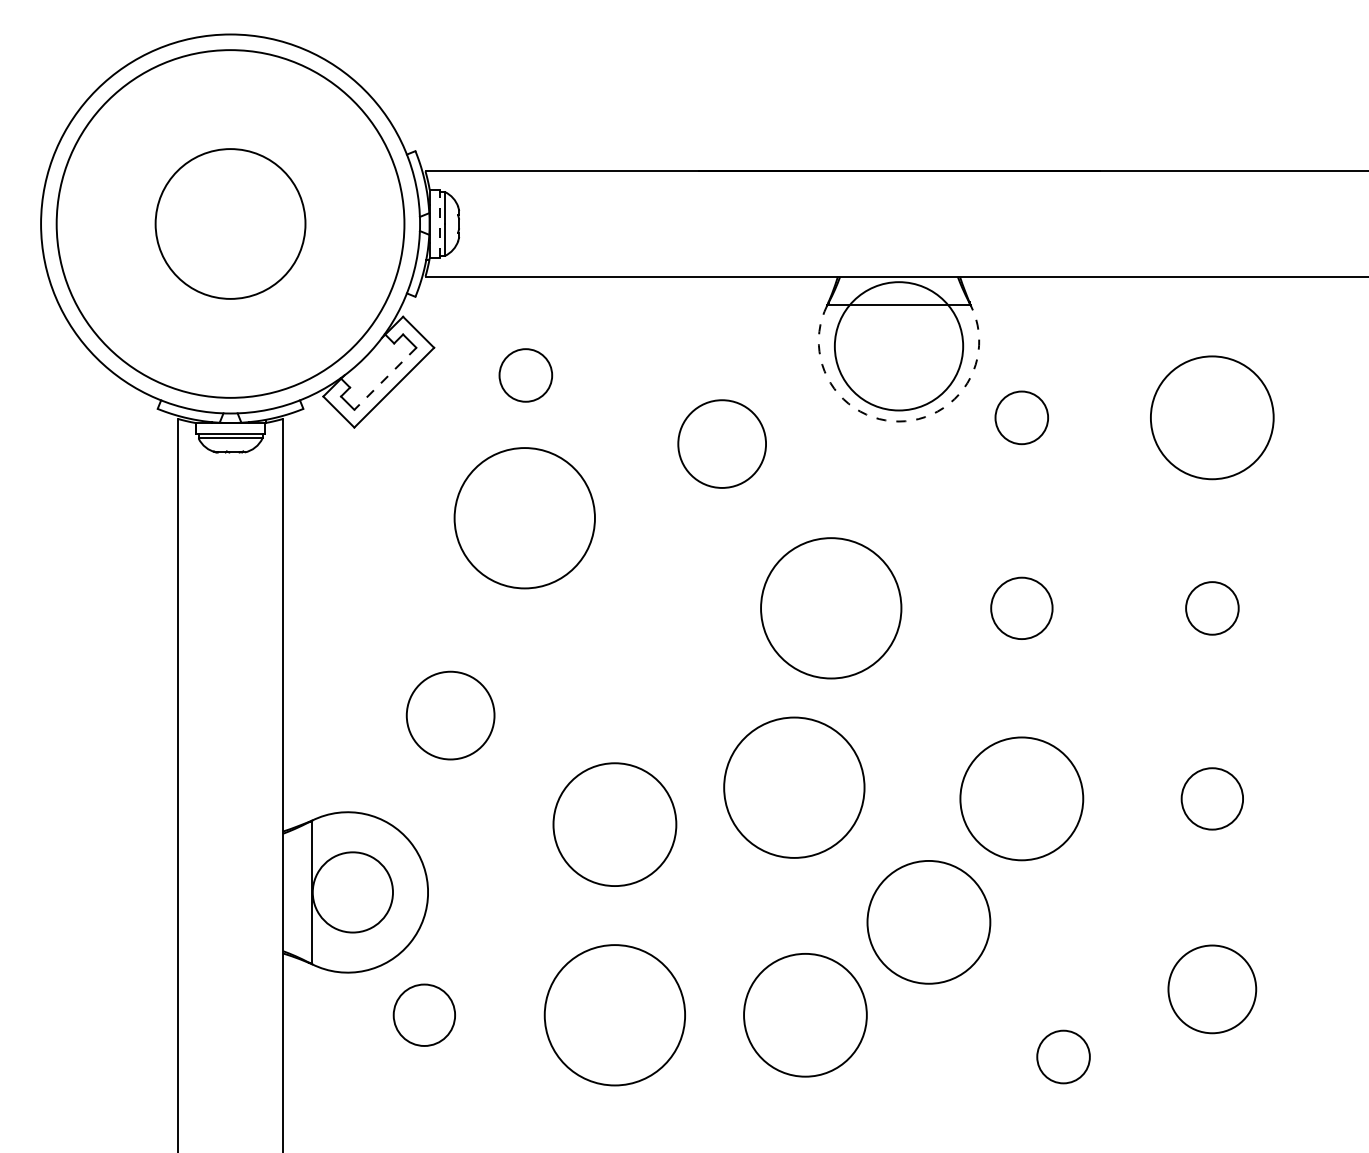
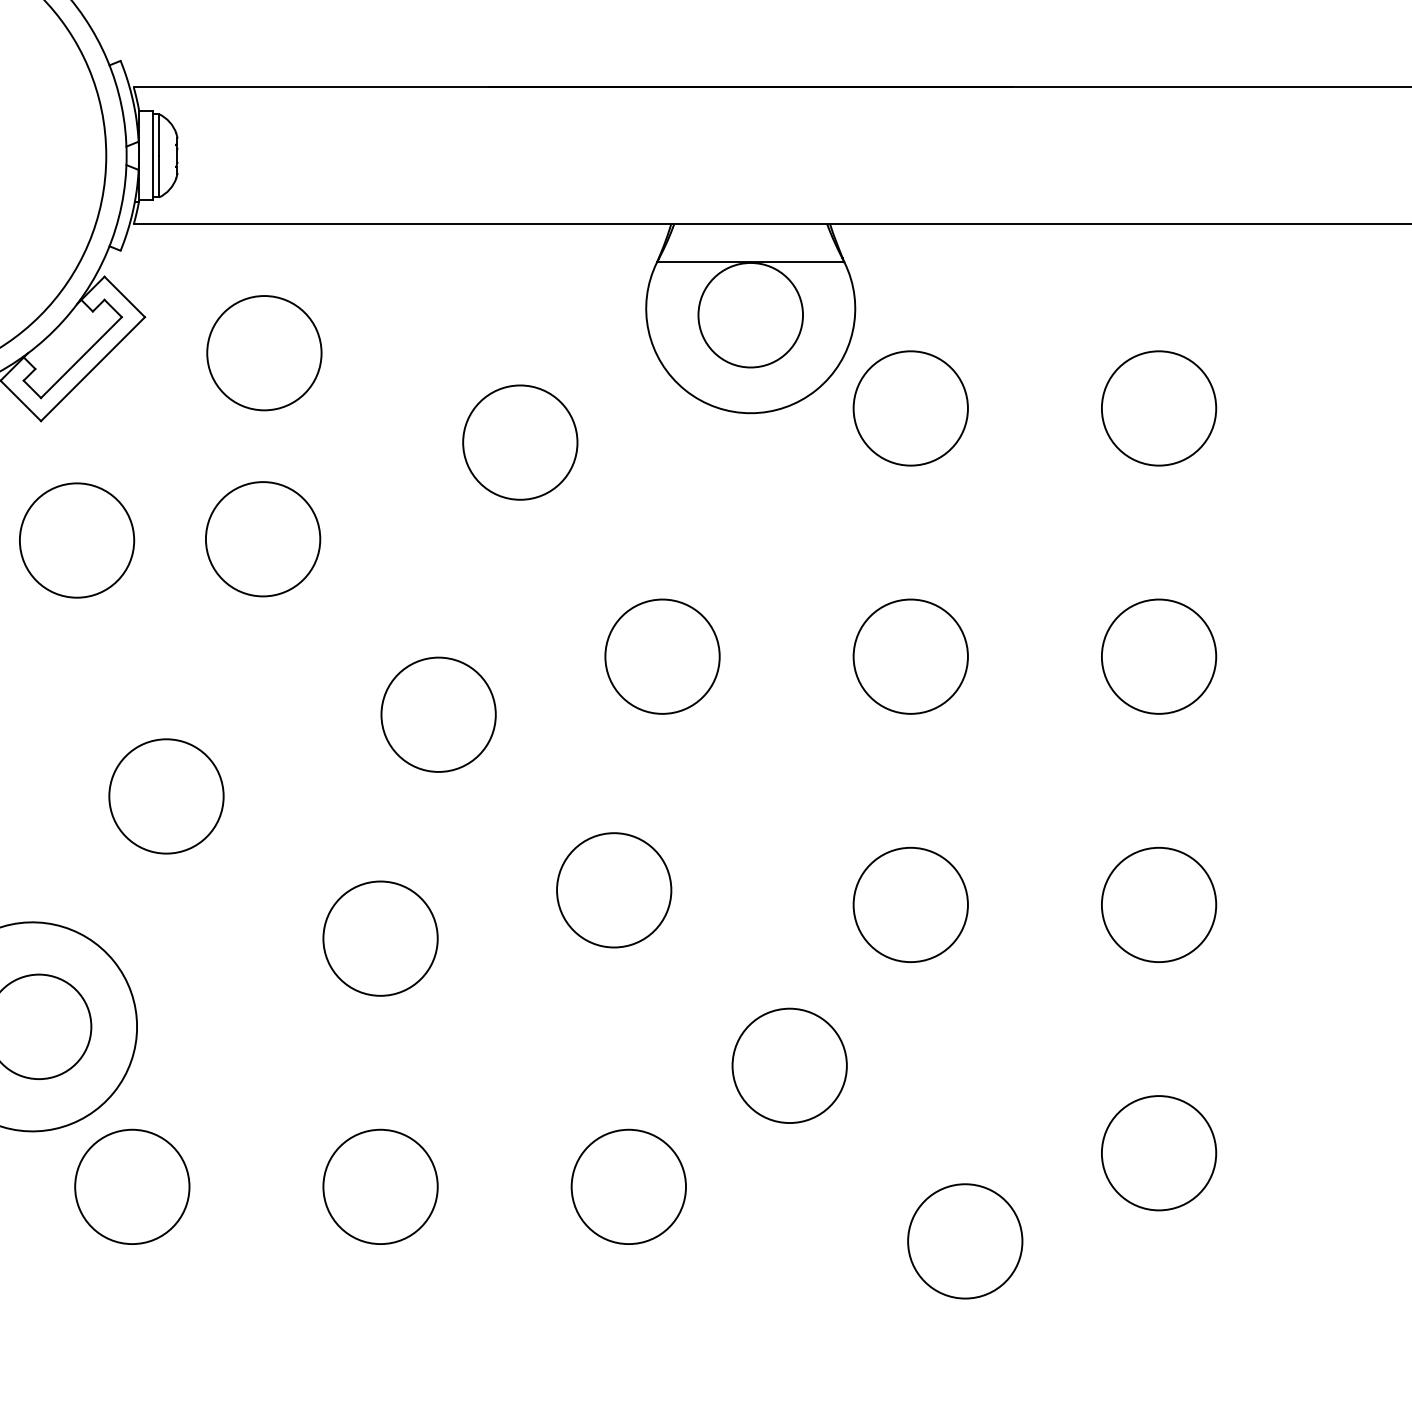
line: (440, 223) -> (153, 155), dashed -> solid
circle: (898, 346) -> (750, 315), size x0.62
circle: (525, 375) -> (264, 353), size x1.67
line: (385, 378) -> (81, 357), dashed -> solid
circle: (1021, 417) -> (910, 407), size x1.67
circle: (1212, 417) -> (1159, 407), size x0.71
arc: (899, 421) -> (751, 413), dashed -> solid
circle: (381, 518) -> (76, 539), added
circle: (524, 518) -> (262, 539), size x0.62
circle: (831, 608) -> (662, 656), size x0.62
circle: (1021, 608) -> (910, 656), size x1.43
circle: (1212, 608) -> (1159, 656), size x1.67
circle: (659, 652) -> (438, 714), added
circle: (793, 787) -> (613, 890), size x0.62
circle: (1021, 798) -> (910, 904), size x0.71
circle: (1212, 798) -> (1159, 904), size x1.43
circle: (614, 824) -> (380, 938), size x0.71
circle: (928, 922) -> (789, 1066), size x0.71
circle: (424, 1015) -> (132, 1187), size x1.43
circle: (614, 1015) -> (380, 1187), size x0.62
circle: (805, 1015) -> (628, 1187), size x0.71
circle: (1063, 1056) -> (965, 1240), size x1.67

